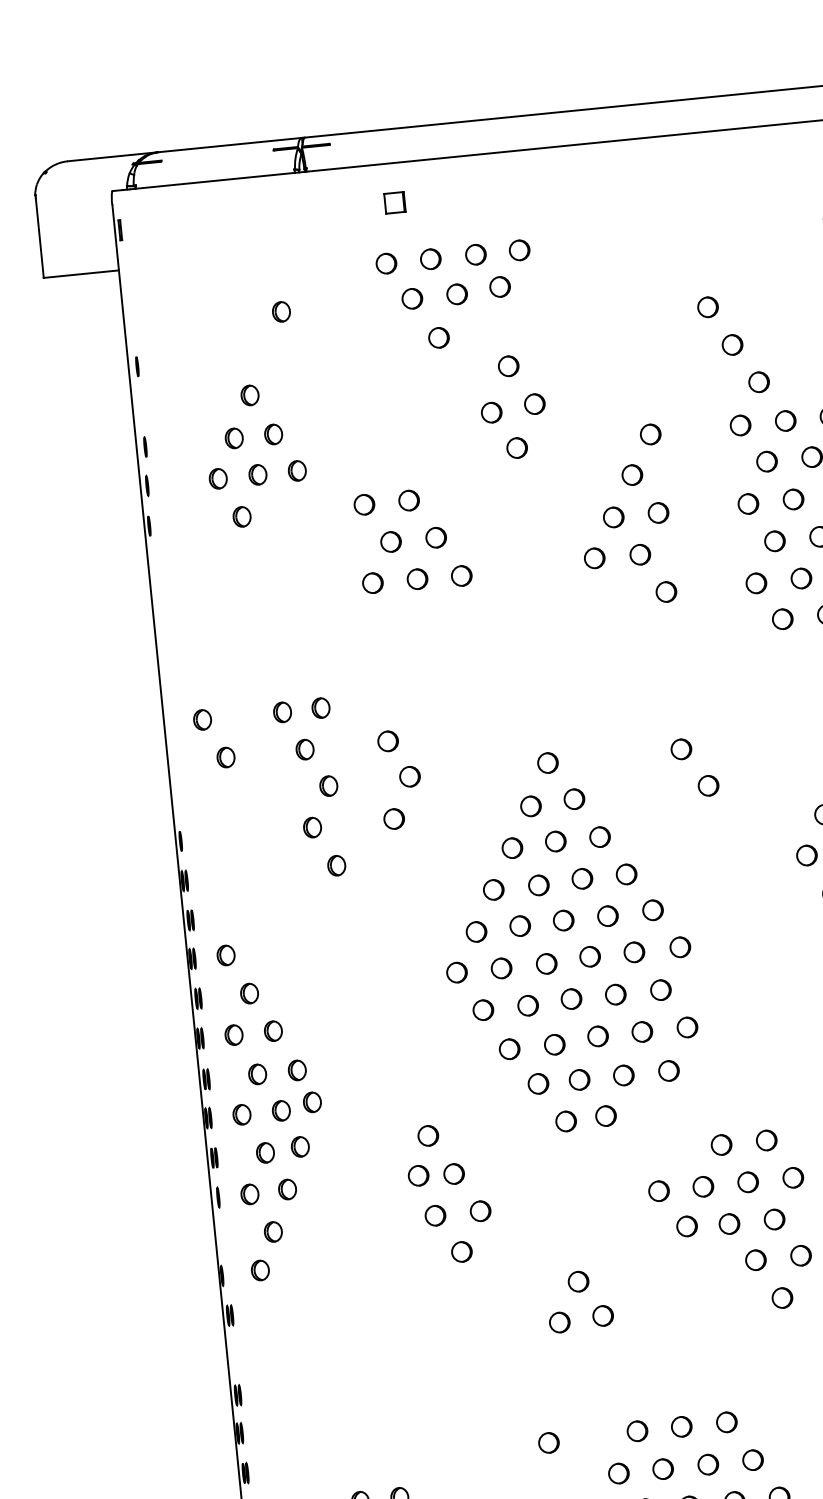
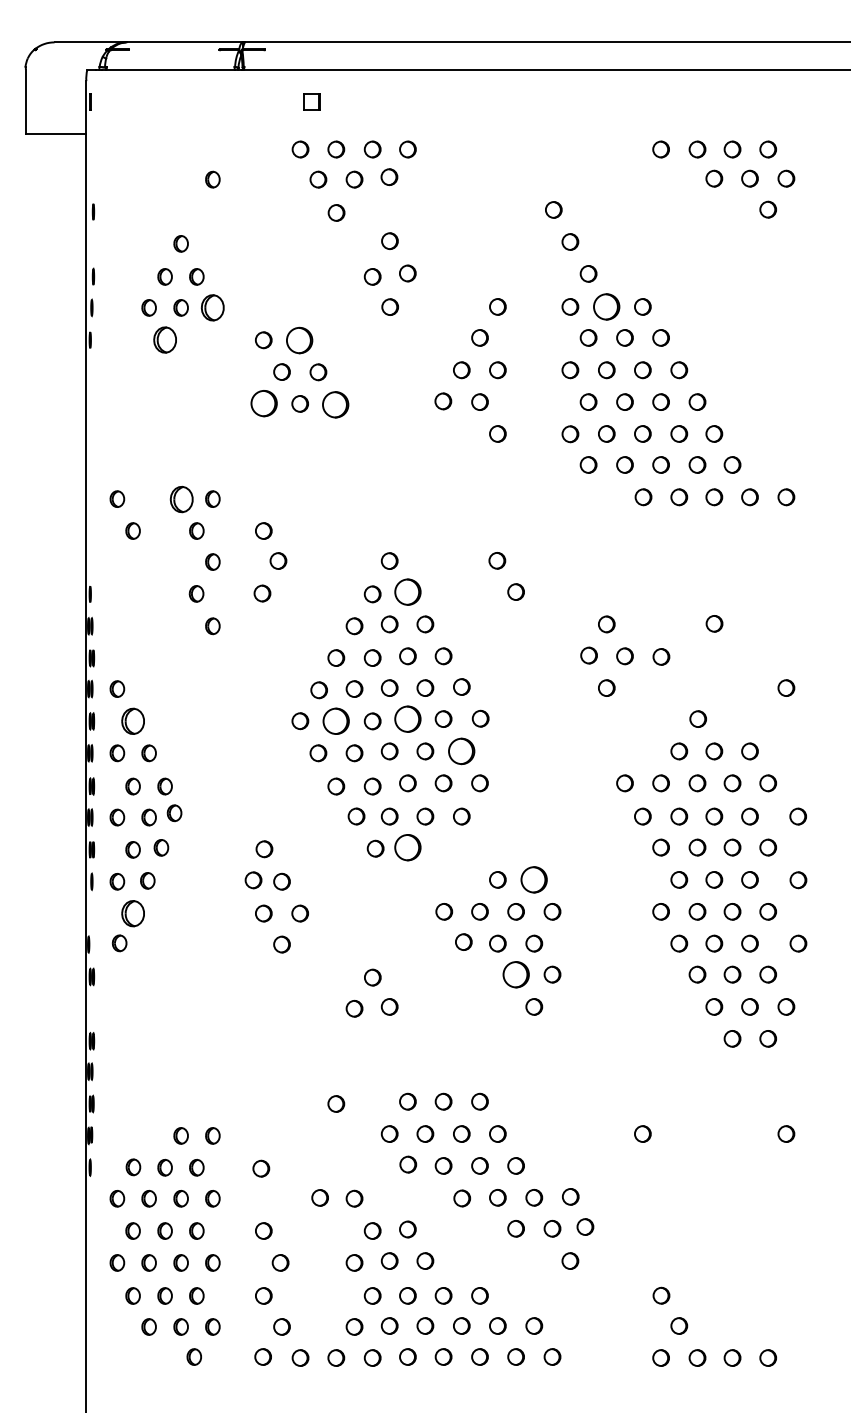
circle: (785, 420) -> (606, 306), size x1.6
part: (296, 470) -> (212, 307), size x1.6
part: (408, 500) -> (299, 340), size x1.6
part: (241, 517) -> (164, 340), size x1.6
circle: (461, 575) -> (335, 404), size x1.6
part: (373, 583) -> (264, 403), size x1.6
part: (282, 712) -> (181, 499), size x1.6
circle: (573, 798) -> (407, 591), size x1.6
circle: (589, 956) -> (407, 718), size x1.6
part: (501, 968) -> (336, 721), size x1.6
part: (660, 990) -> (461, 751), size x1.6
part: (248, 993) -> (132, 721), size x1.6
part: (605, 1116) -> (407, 847), size x1.6
part: (766, 1139) -> (534, 879), size x1.6
part: (272, 1231) -> (132, 913), size x1.6
part: (755, 1260) -> (515, 974), size x1.6

